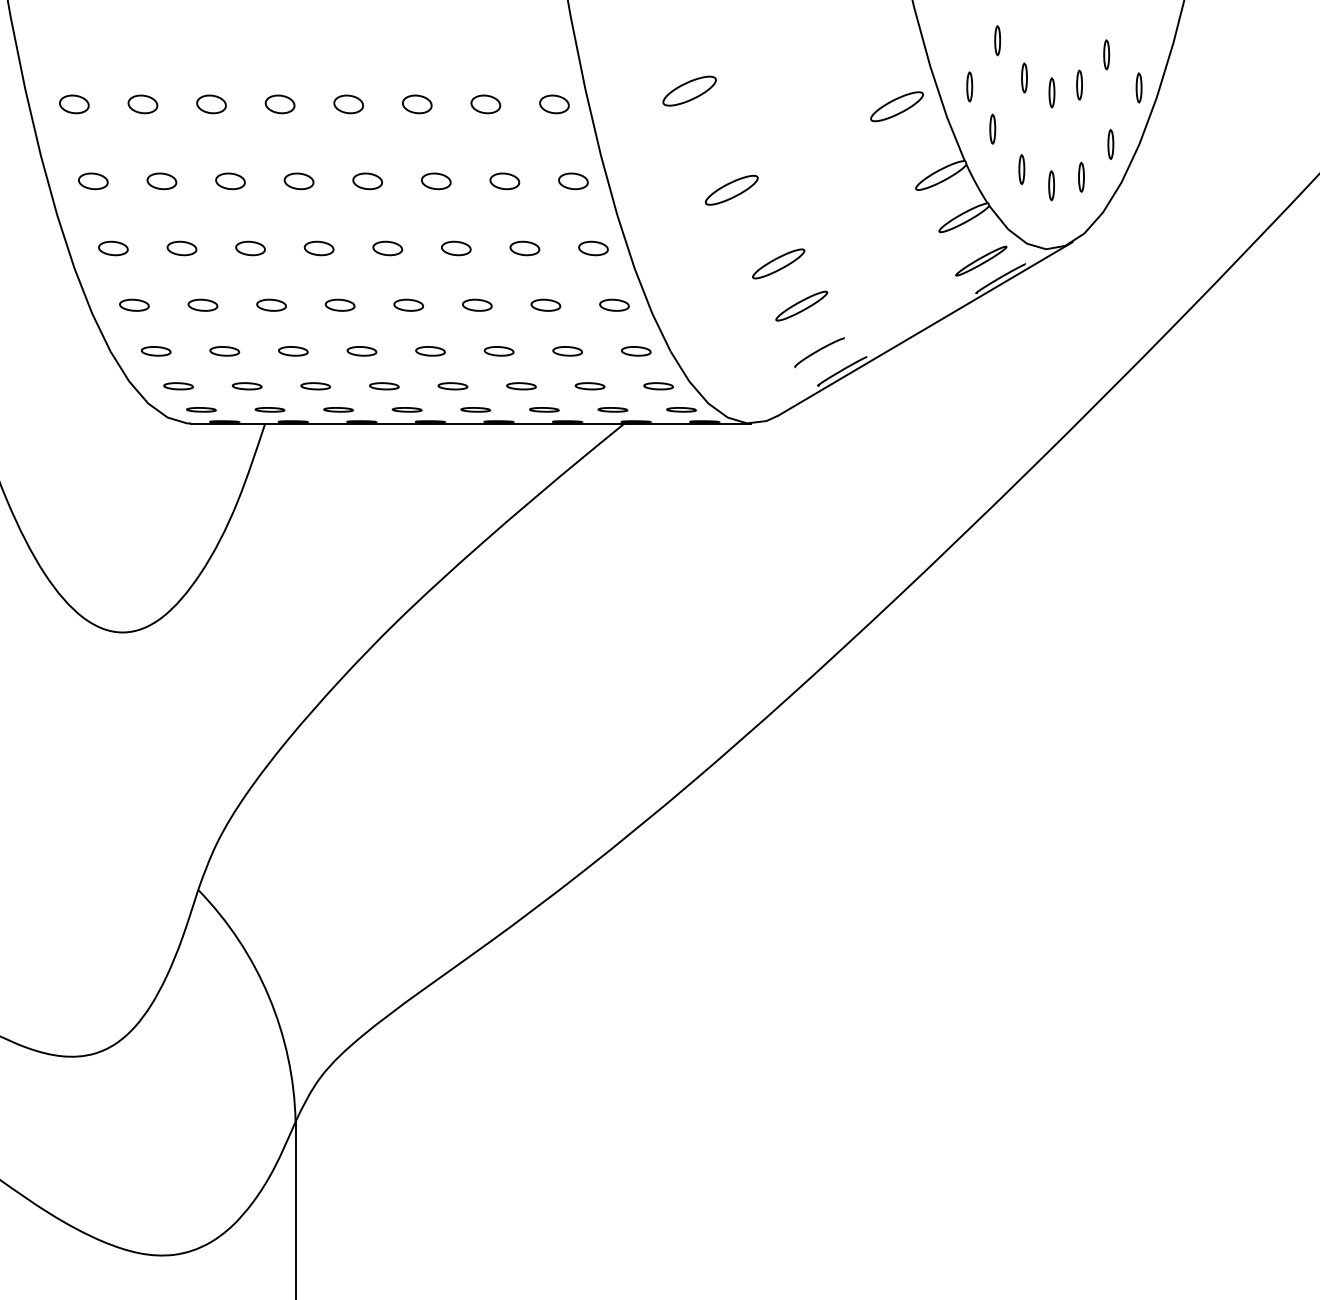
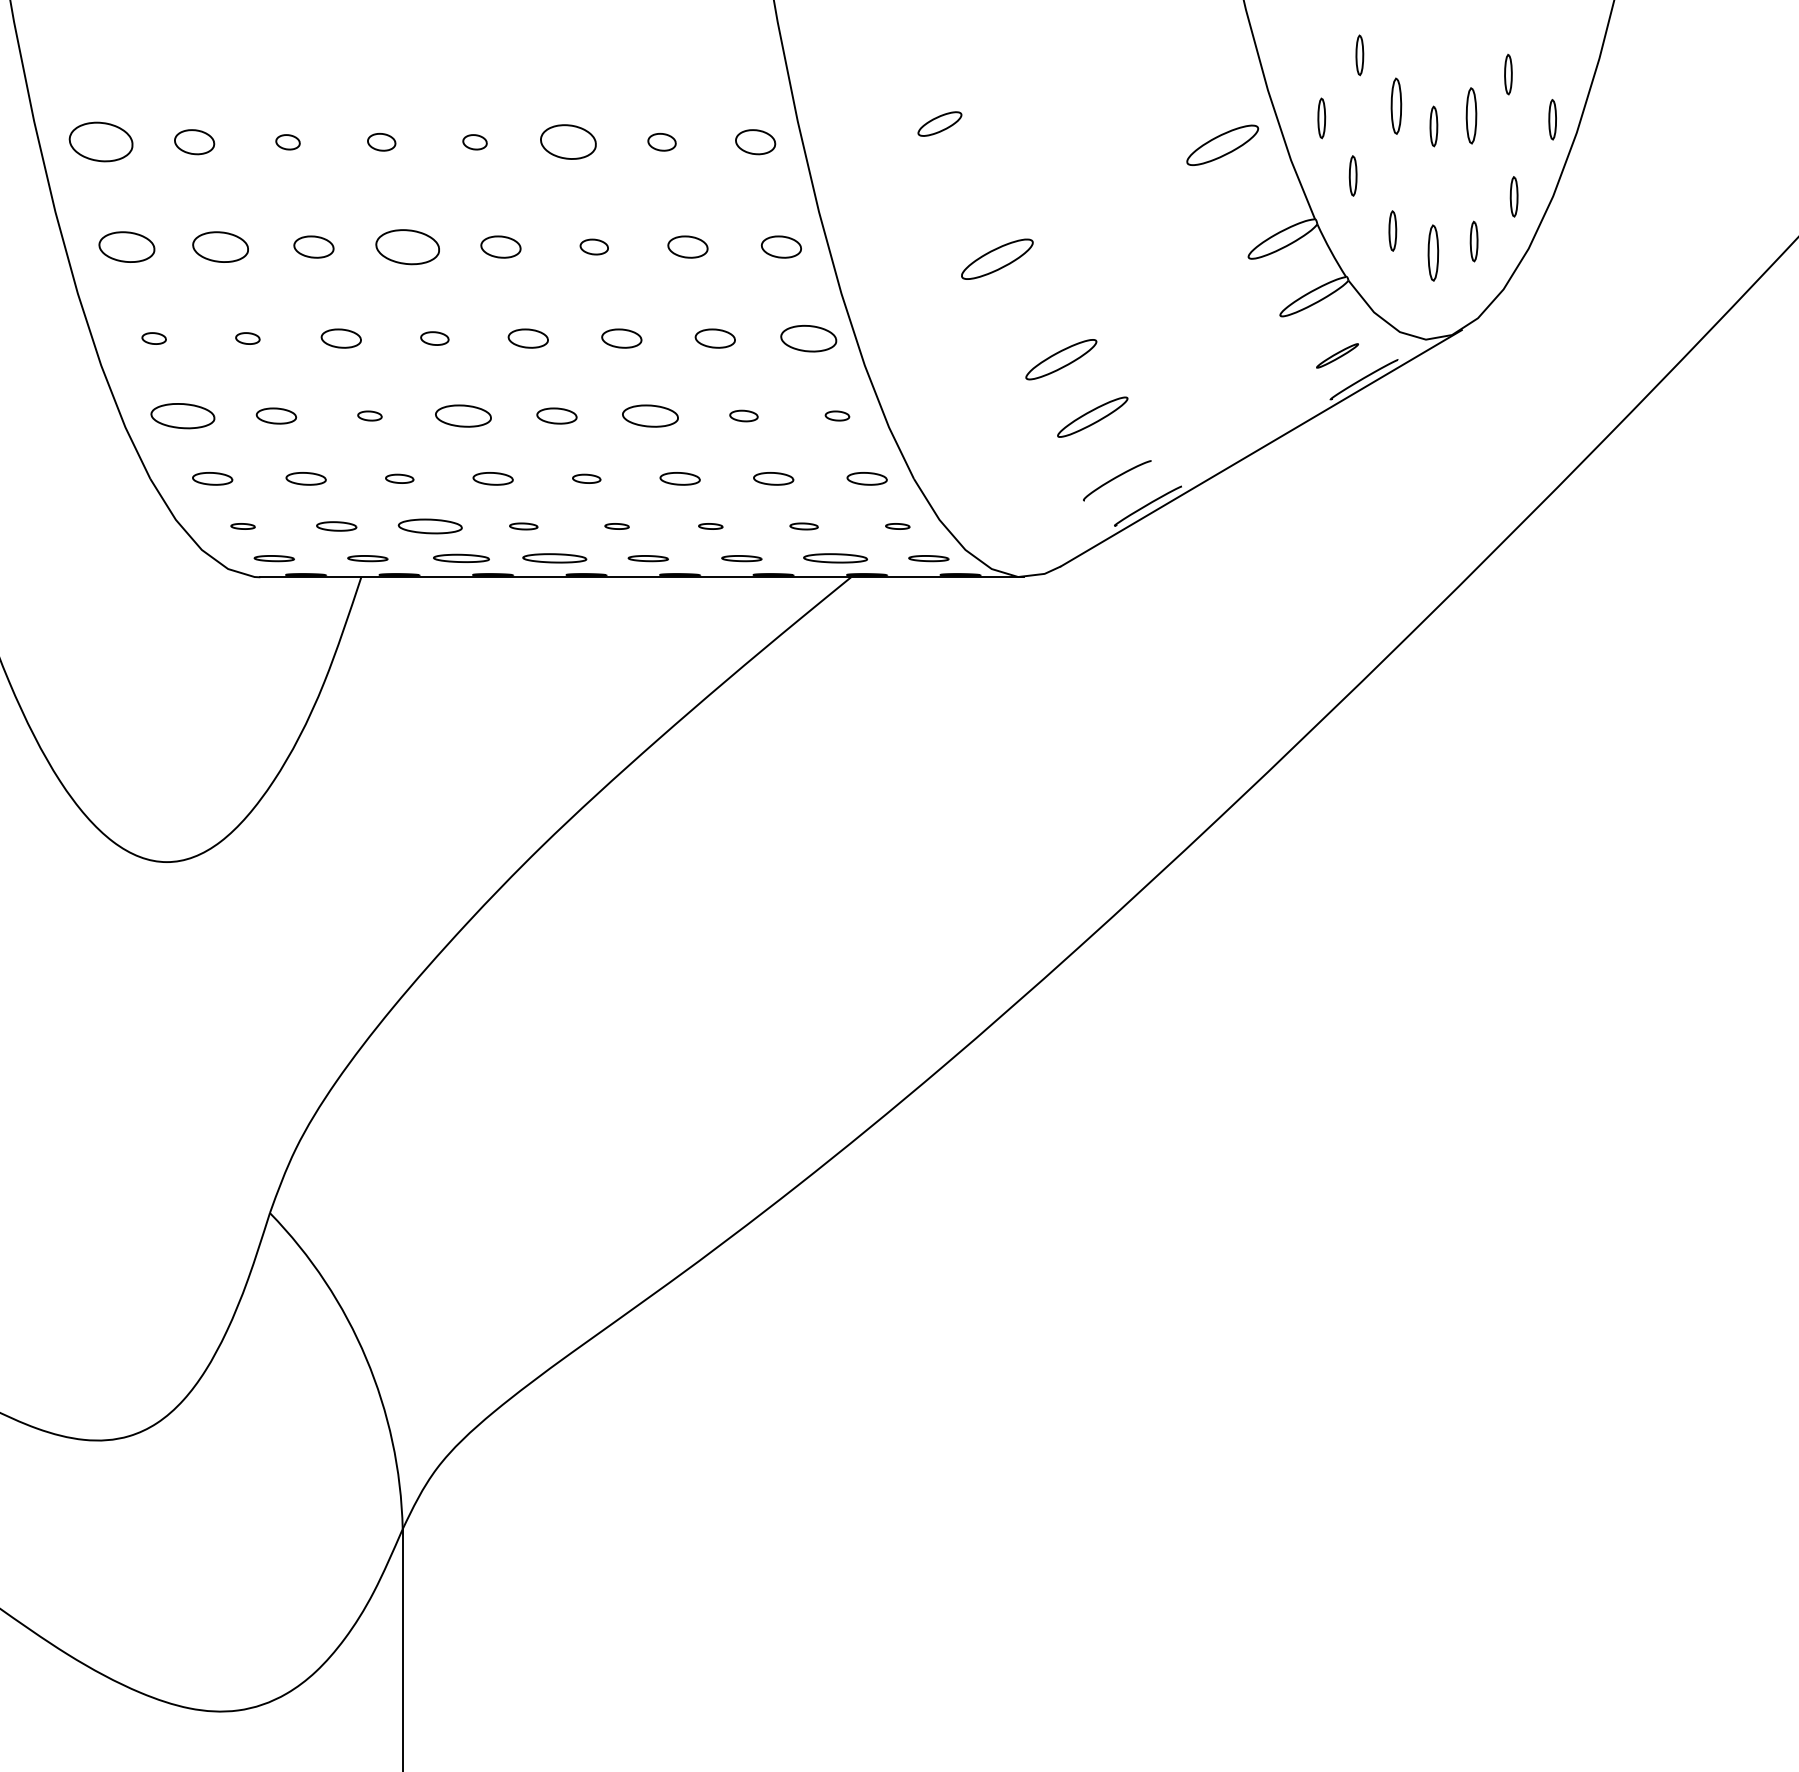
part: (1024, 77) -> (1396, 105), size x1.4
part: (1079, 84) -> (1471, 115), size x1.4
part: (689, 90) -> (939, 123), size x0.6
part: (73, 104) -> (100, 142), size x1.6
part: (211, 104) -> (287, 142), size x0.6
part: (280, 104) -> (381, 142), size x0.7
part: (348, 104) -> (474, 142), size x0.6
part: (417, 104) -> (568, 142), size x1.4
part: (485, 104) -> (661, 142), size x0.7
part: (93, 180) -> (126, 246), size x1.4
part: (161, 180) -> (219, 246), size x1.4
part: (298, 180) -> (406, 246), size x1.6
part: (435, 180) -> (593, 246), size x0.7
part: (1051, 185) -> (1433, 252), size x1.4
part: (112, 248) -> (153, 338), size x0.6
part: (181, 248) -> (247, 338), size x0.6
part: (318, 248) -> (434, 338), size x0.7
part: (593, 248) -> (808, 338), size x1.4
part: (981, 260) -> (1337, 355), size x0.6
part: (134, 304) -> (182, 415), size x1.6
part: (271, 304) -> (369, 415), size x0.6
part: (340, 304) -> (463, 415), size x1.4
part: (477, 304) -> (650, 415), size x1.4
part: (545, 304) -> (743, 415), size x0.7
part: (614, 304) -> (837, 415), size x0.6
part: (293, 351) -> (399, 478), size x0.7
part: (430, 351) -> (586, 478), size x0.7
part: (178, 386) -> (242, 526), size x0.6
part: (315, 386) -> (429, 526), size x1.6
part: (384, 386) -> (523, 526), size x0.7
part: (452, 386) -> (616, 526), size x0.6
part: (521, 386) -> (710, 526), size x0.6
part: (589, 386) -> (803, 526), size x0.7
part: (658, 386) -> (897, 526), size x0.6
part: (337, 409) -> (460, 558), size x1.4
part: (406, 409) -> (554, 558), size x1.6
part: (612, 409) -> (834, 558), size x1.6

